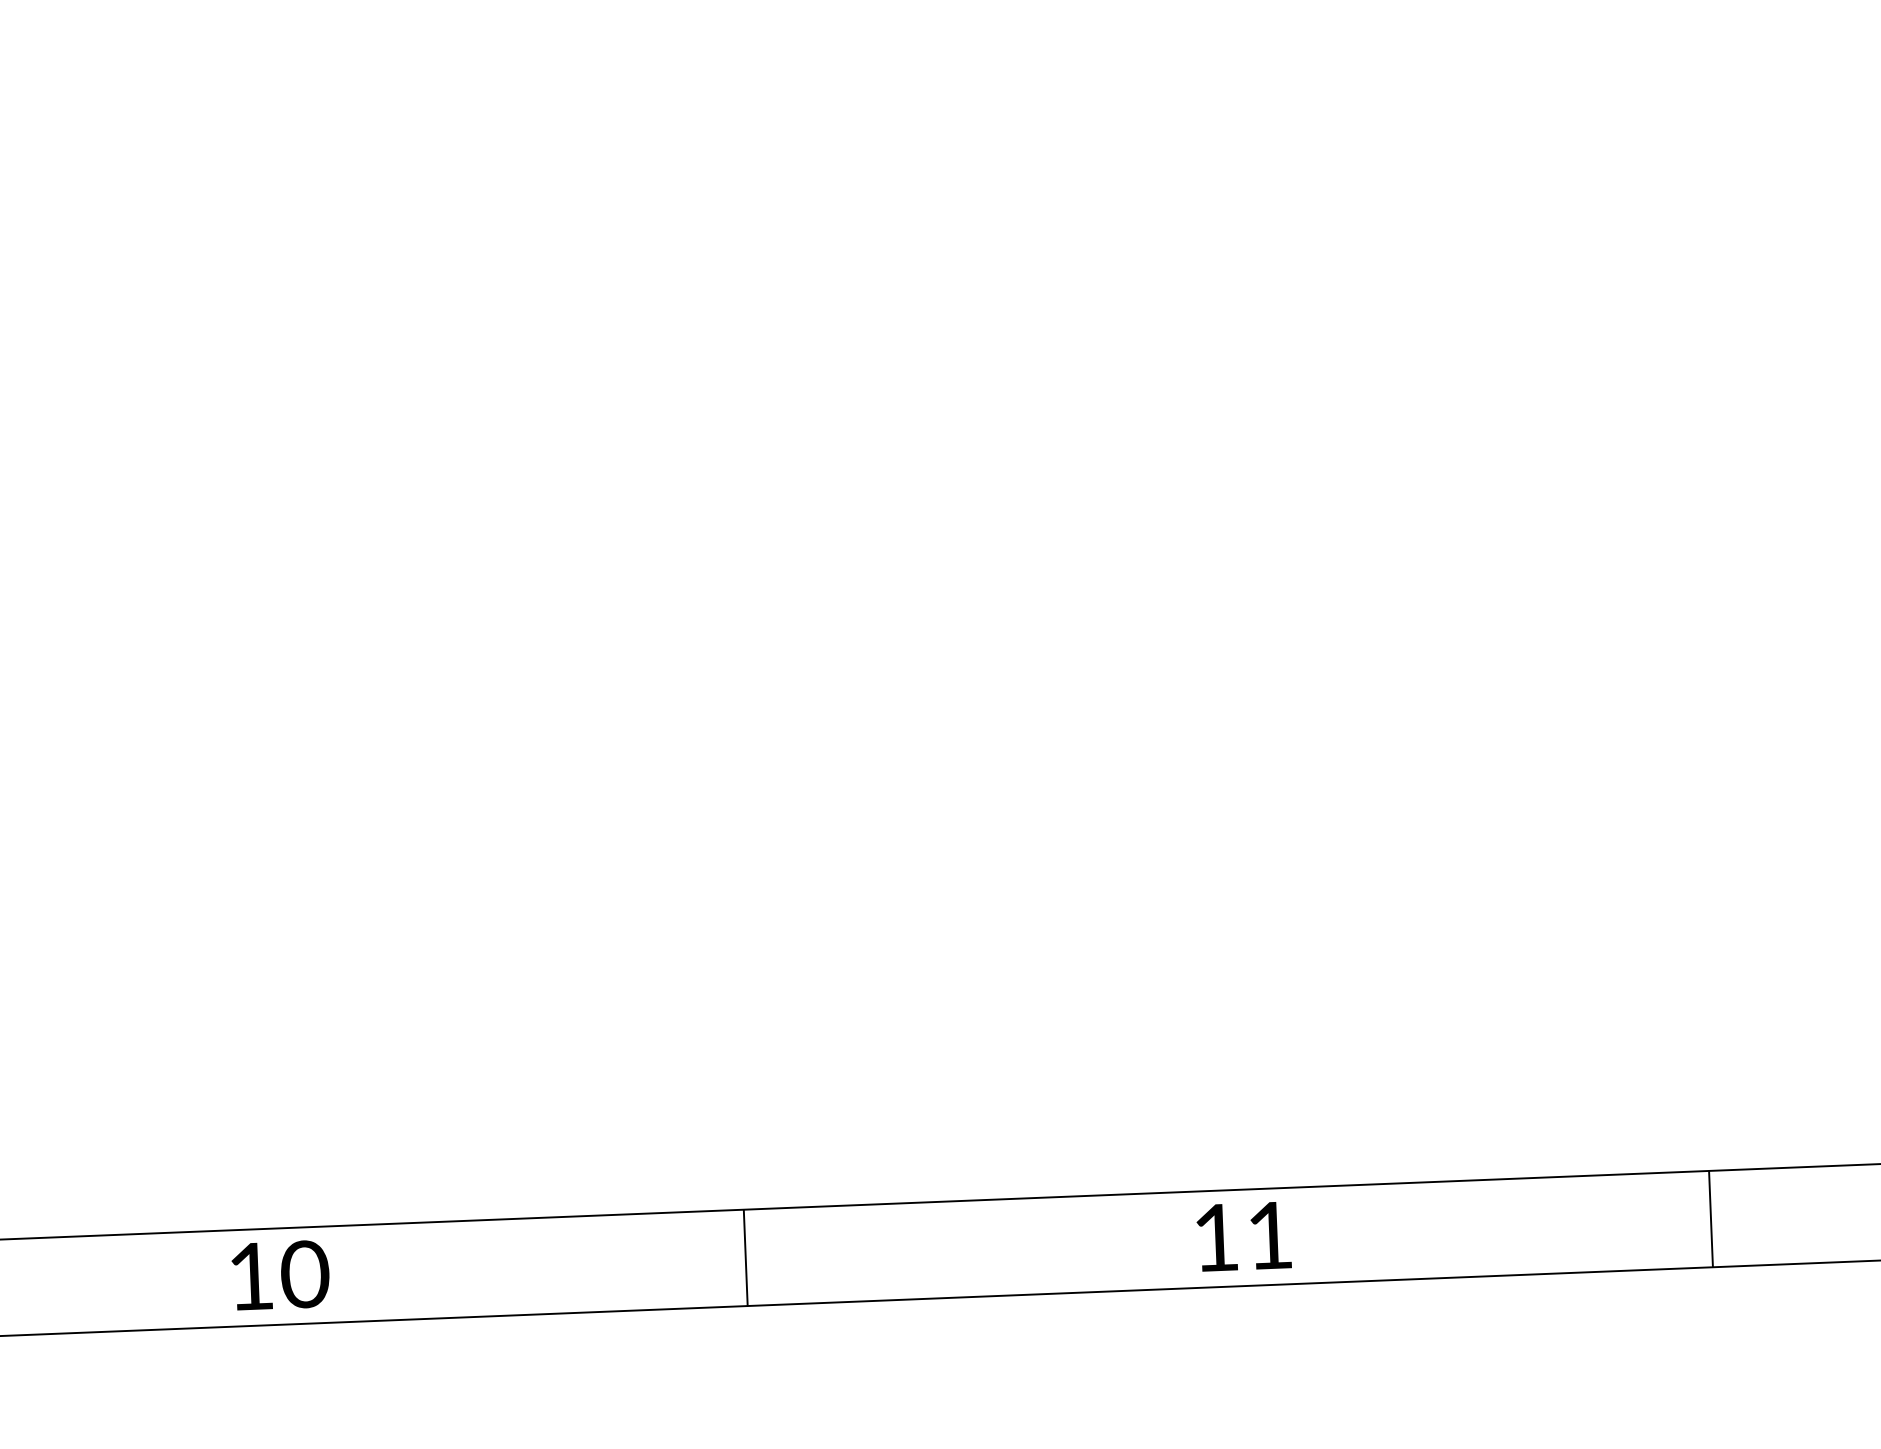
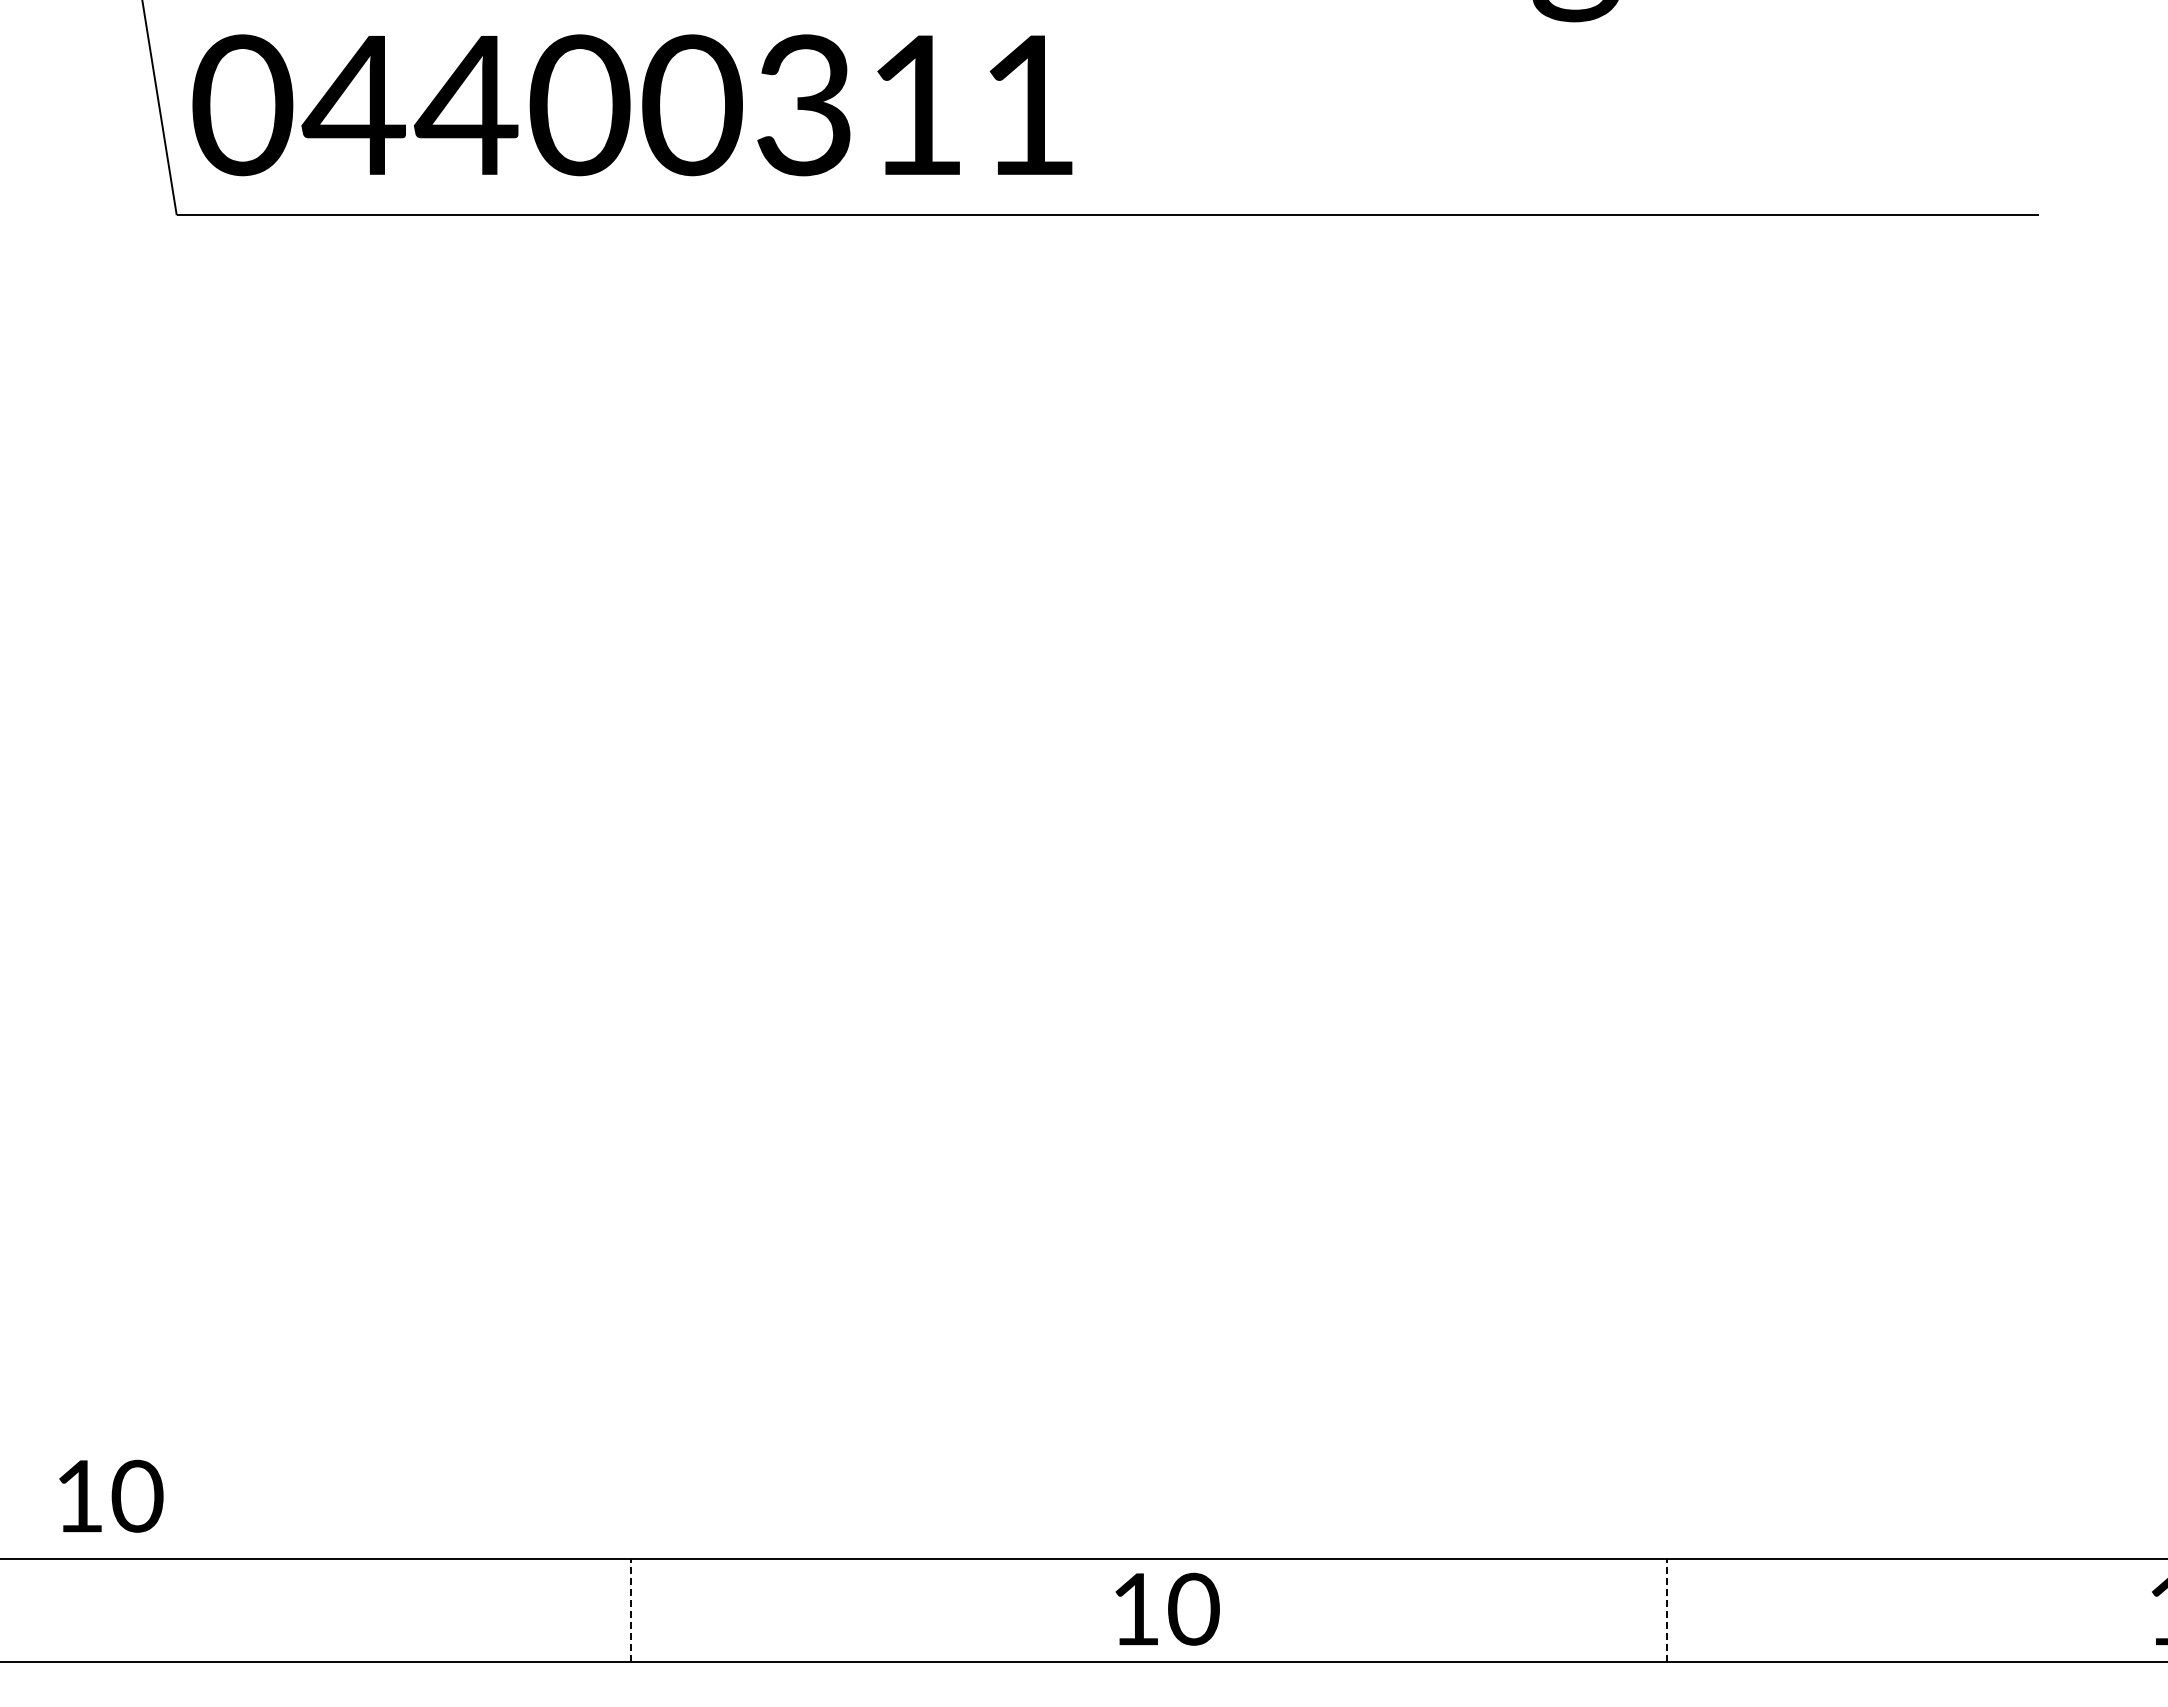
line: (1711, 1219) -> (1667, 1610), solid -> dashed
text: (1269, 1234) -> (1193, 1608), 11 -> 10
line: (745, 1257) -> (630, 1610), solid -> dashed
text: (280, 1274) -> (111, 1495), moved

